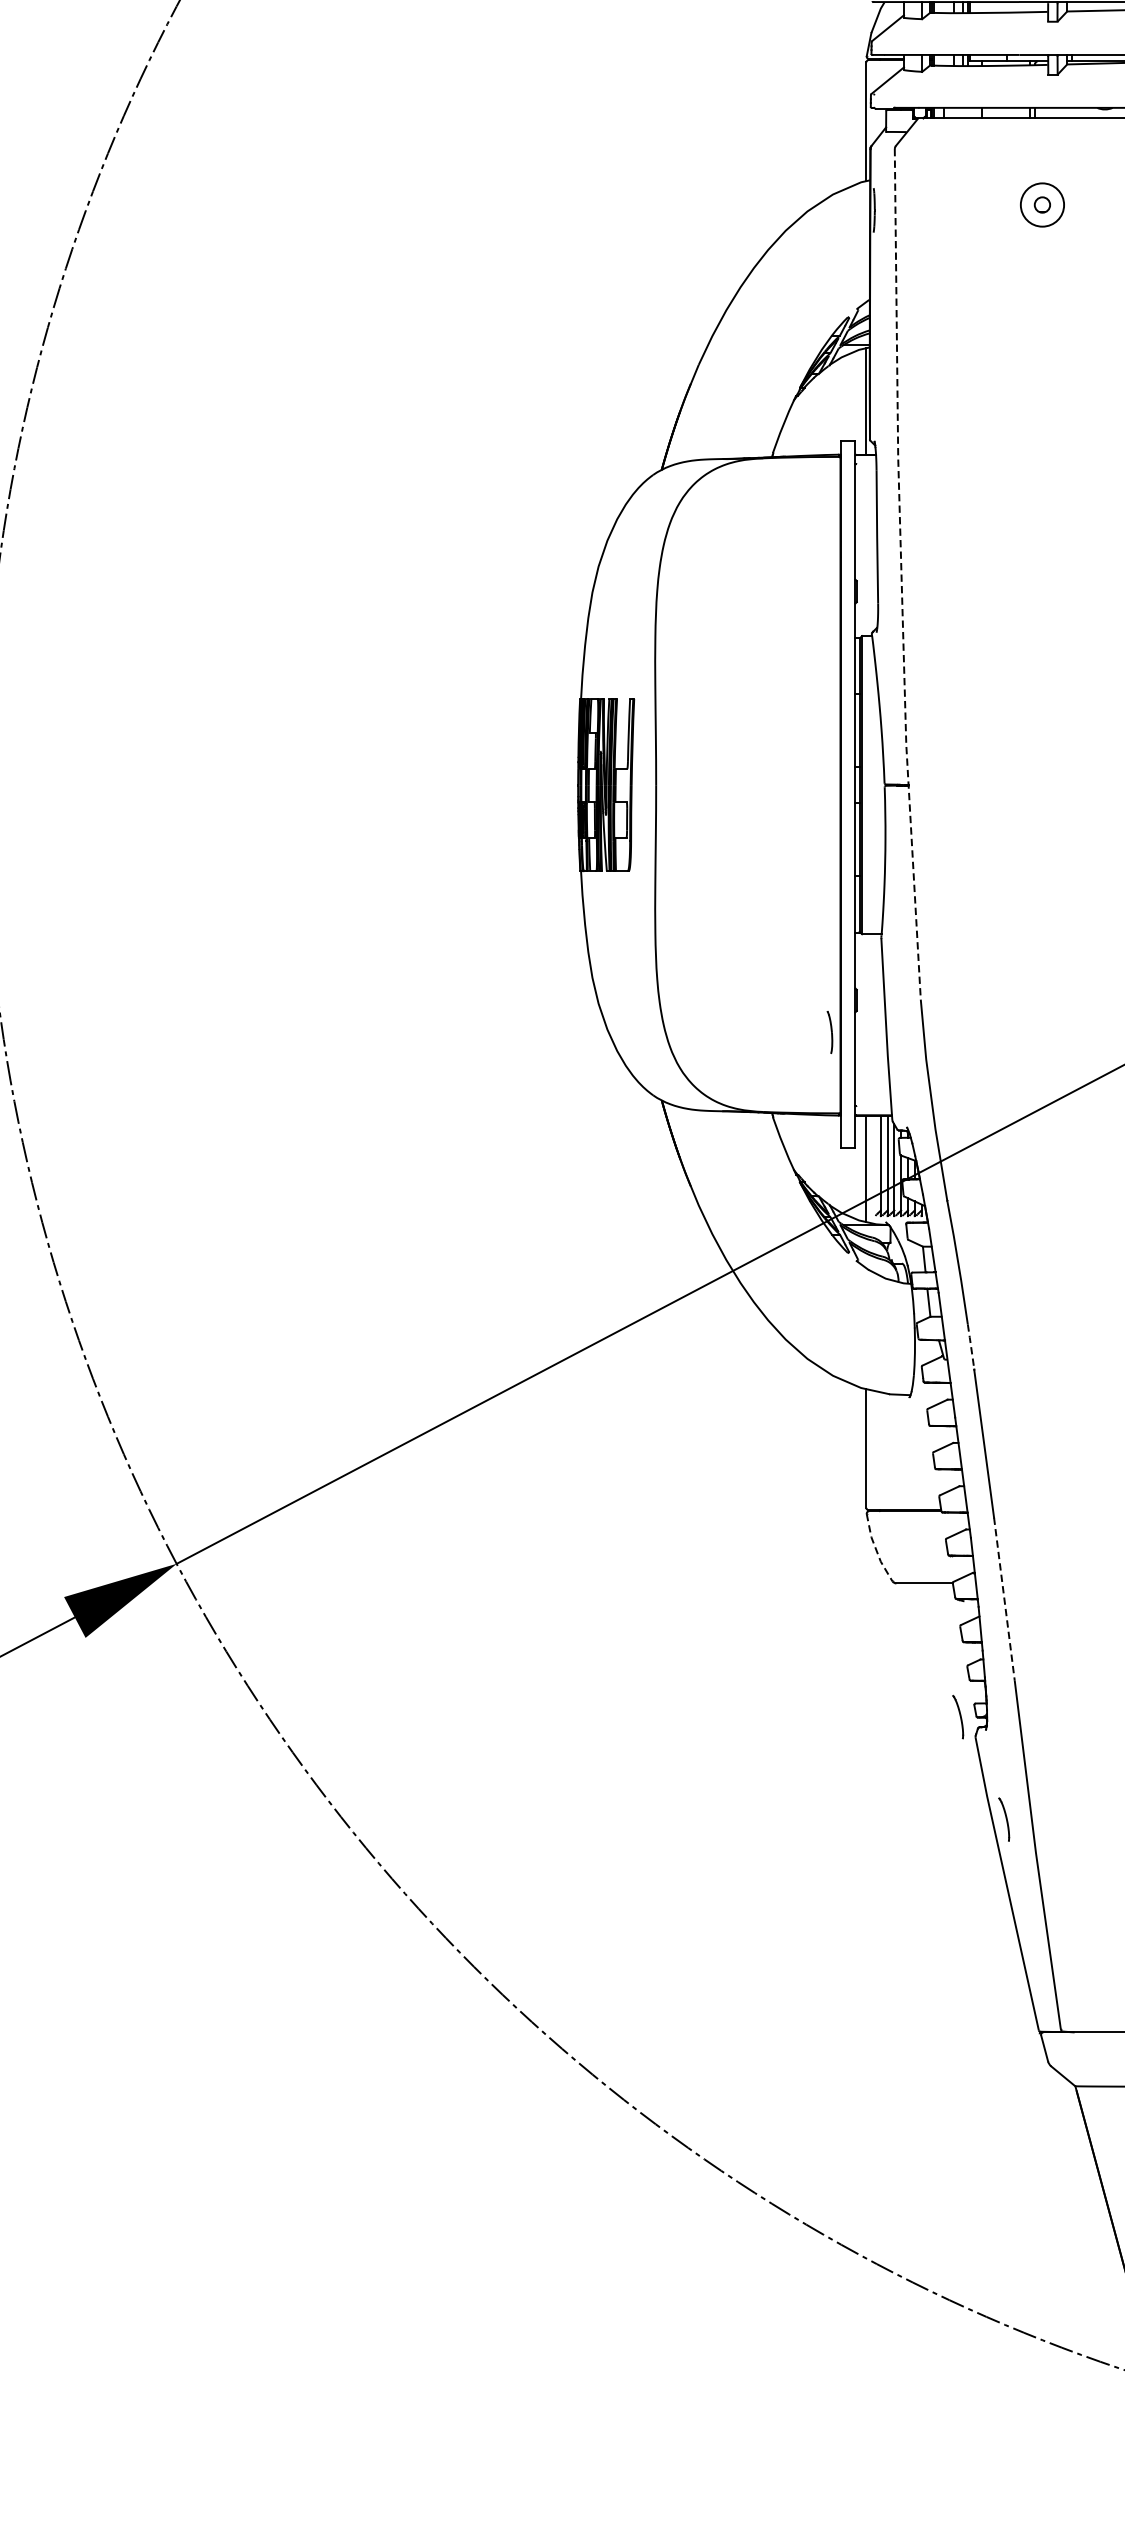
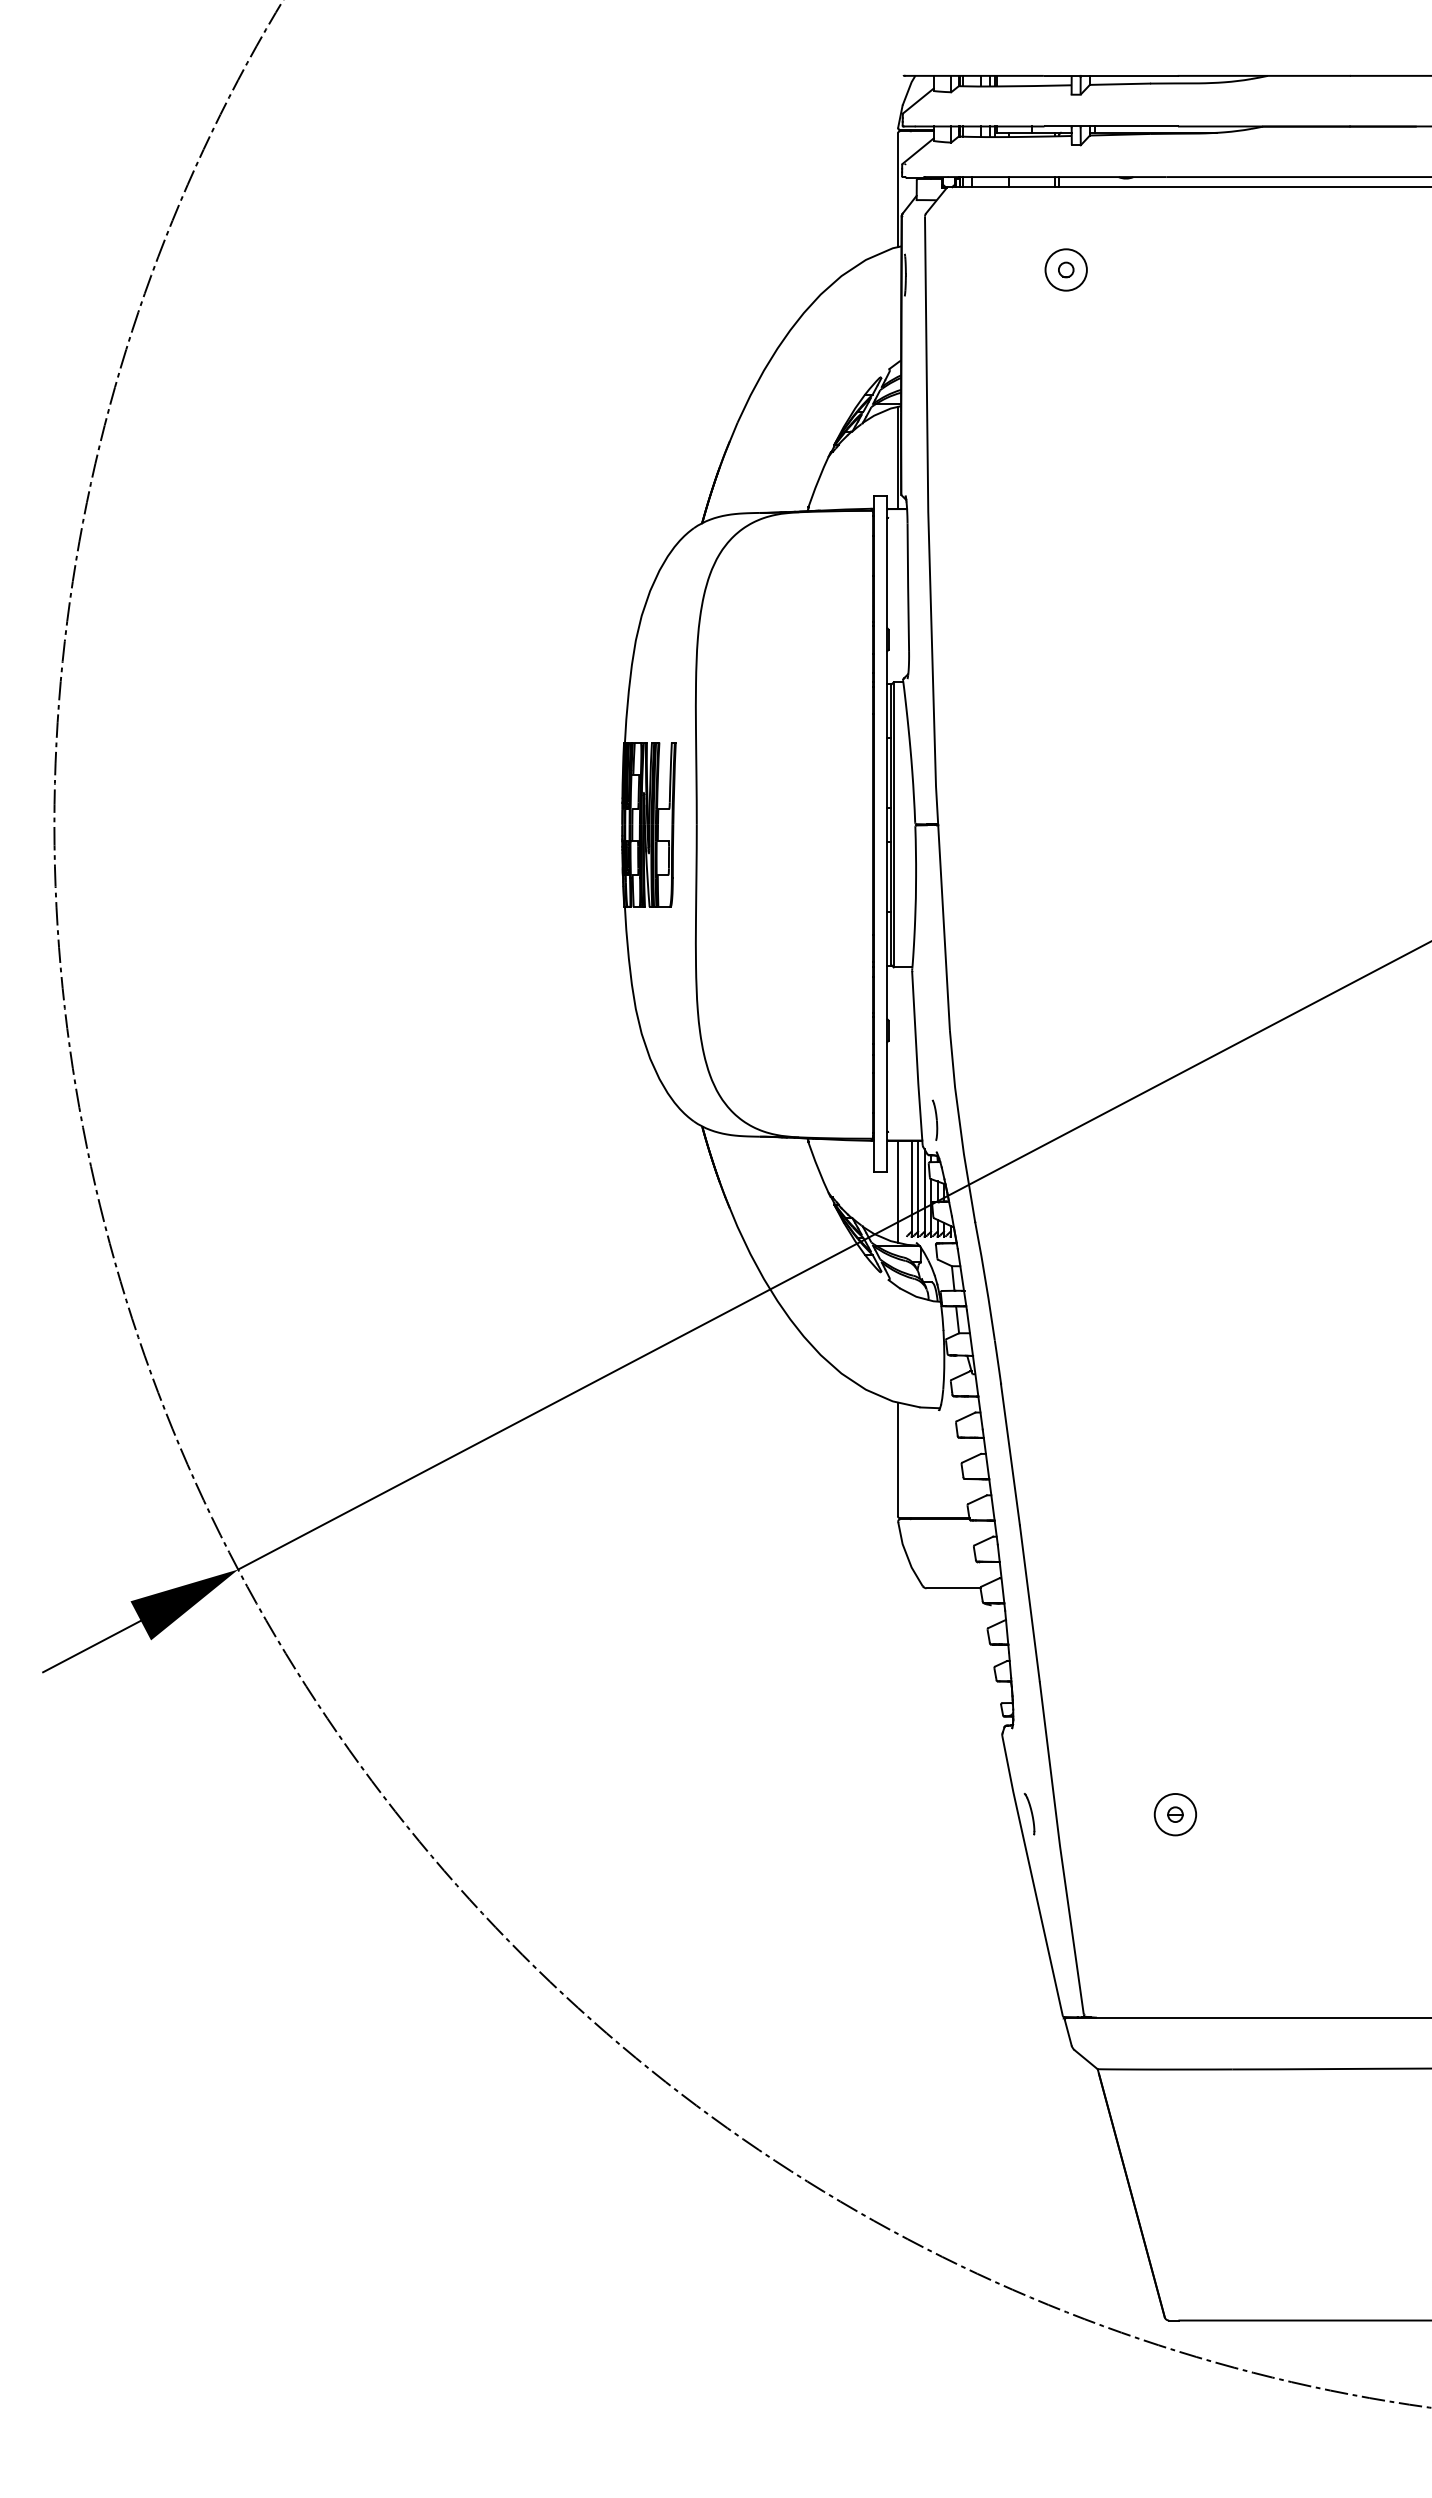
line: (901, 574) -> (931, 623), dashed -> solid
part: (829, 1031) -> (934, 1119), moved
line: (971, 1347) -> (998, 1362), dashed -> solid
line: (876, 1549) -> (907, 1555), dashed -> solid
line: (1004, 1599) -> (1029, 1603), dashed -> solid
part: (958, 1717) -> (985, 1716), removed

